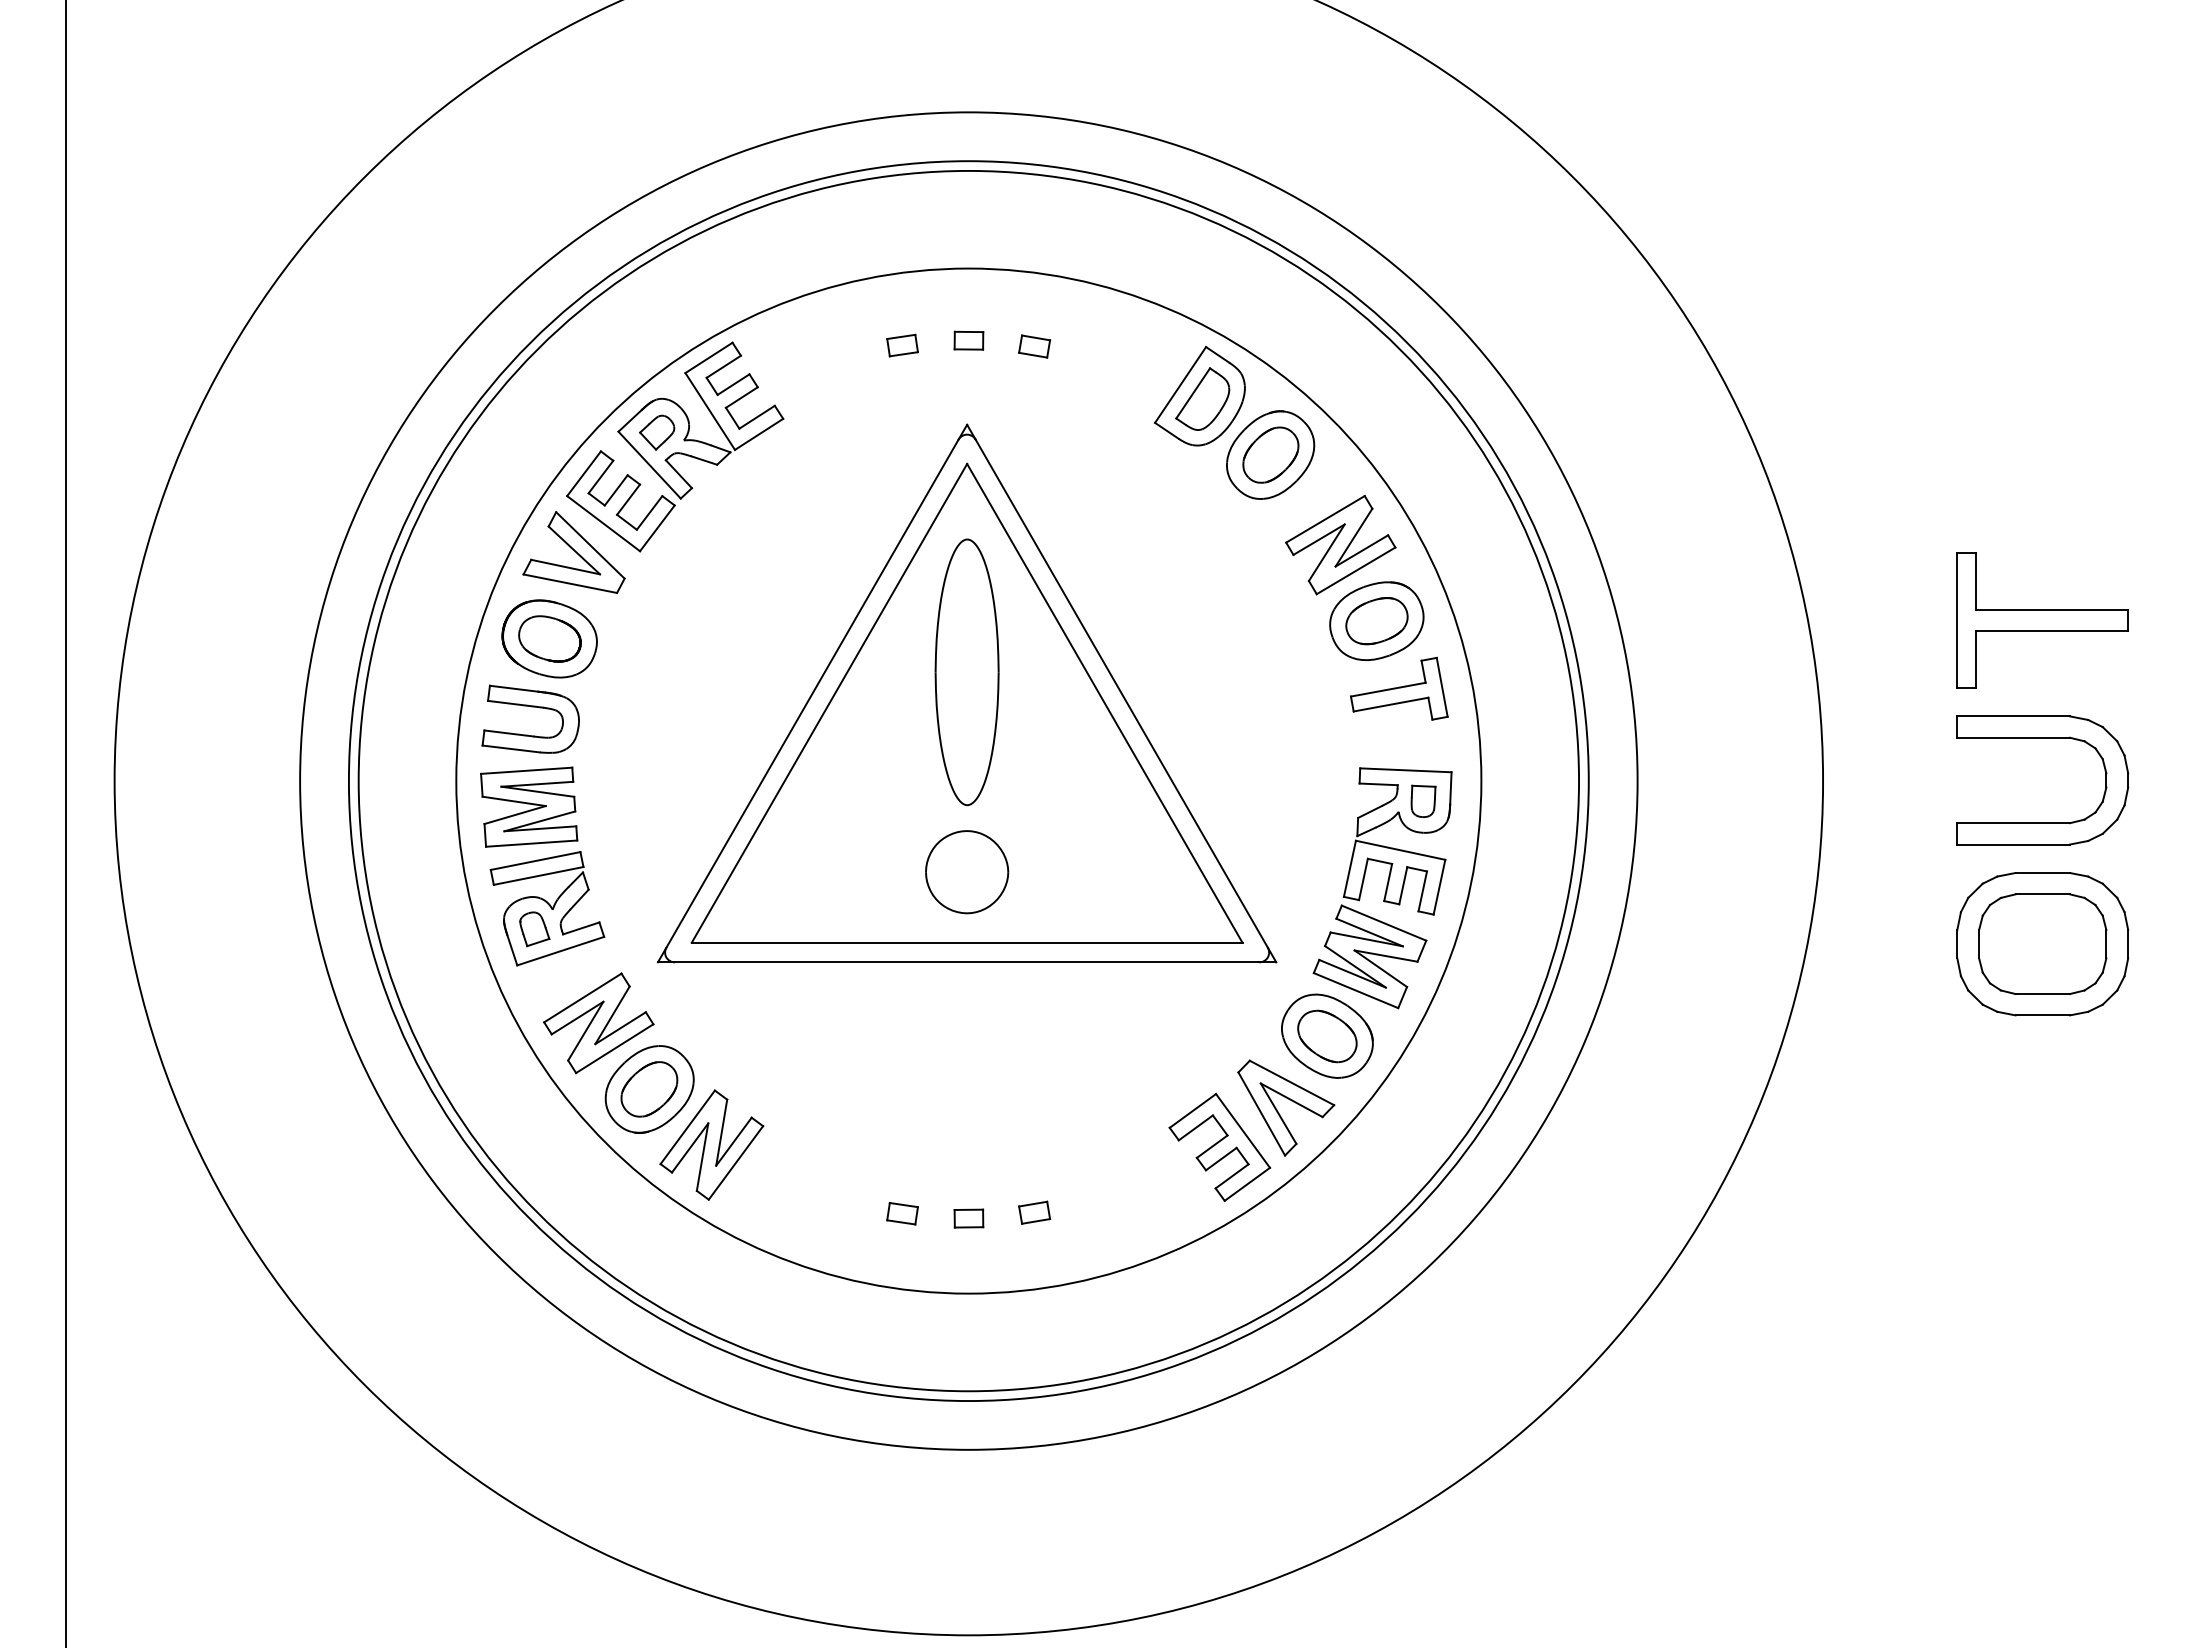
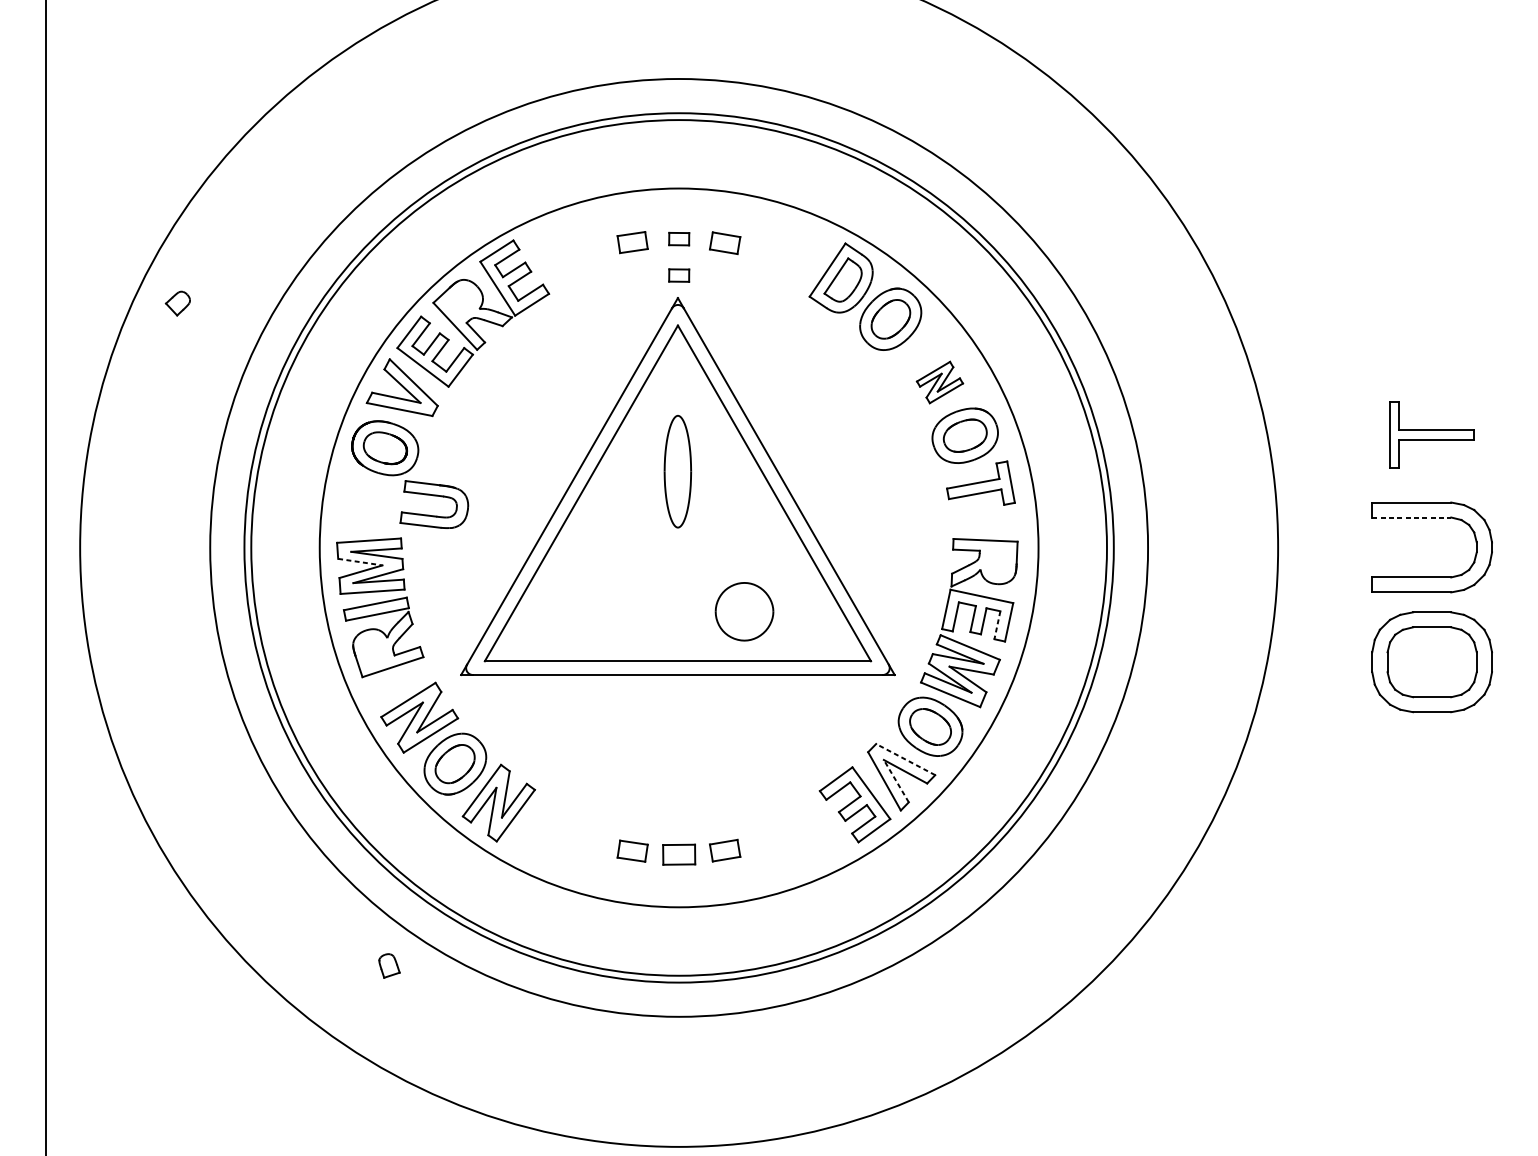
part: (902, 345) -> (632, 242), size x1.4
part: (1034, 346) -> (725, 243), size x1.4
part: (968, 392) -> (678, 275), added
part: (657, 432) -> (178, 303), moved
part: (1340, 545) -> (939, 382), size x0.6
part: (2042, 620) -> (1431, 435), size x0.7
part: (966, 672) -> (677, 471), size x0.6
part: (531, 707) -> (434, 496), moved
line: (2014, 737) -> (1412, 517), solid -> dashed
part: (1423, 800) -> (997, 561), removed
line: (514, 801) -> (360, 562), solid -> dashed
part: (967, 872) -> (744, 612), moved
line: (1422, 891) -> (997, 625), solid -> dashed
part: (534, 929) -> (389, 966), moved
line: (1291, 1082) -> (905, 759), solid -> dashed
line: (1278, 1113) -> (896, 780), solid -> dashed
part: (1034, 1212) -> (725, 850), size x1.4
part: (902, 1213) -> (632, 851), size x1.4
part: (968, 1218) -> (678, 854), size x1.6

